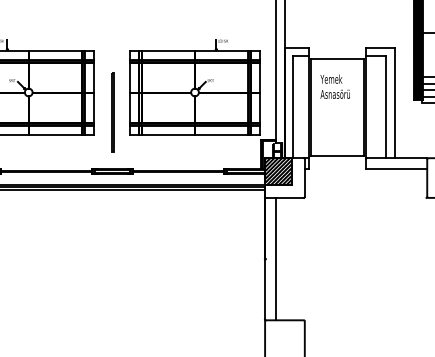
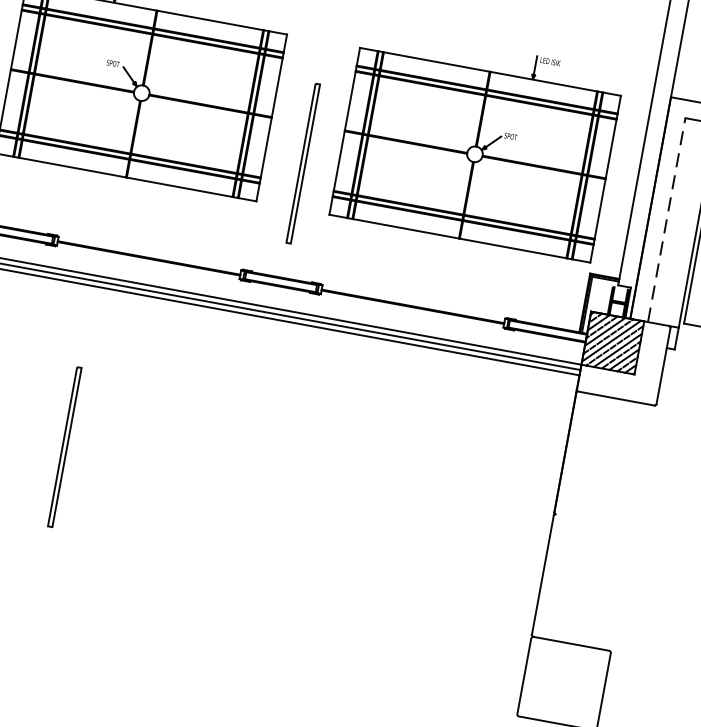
line: (293, 107) -> (666, 220), solid -> dashed
line: (275, 258) -> (575, 516), removed
line: (22, 270) -> (63, 447), added

